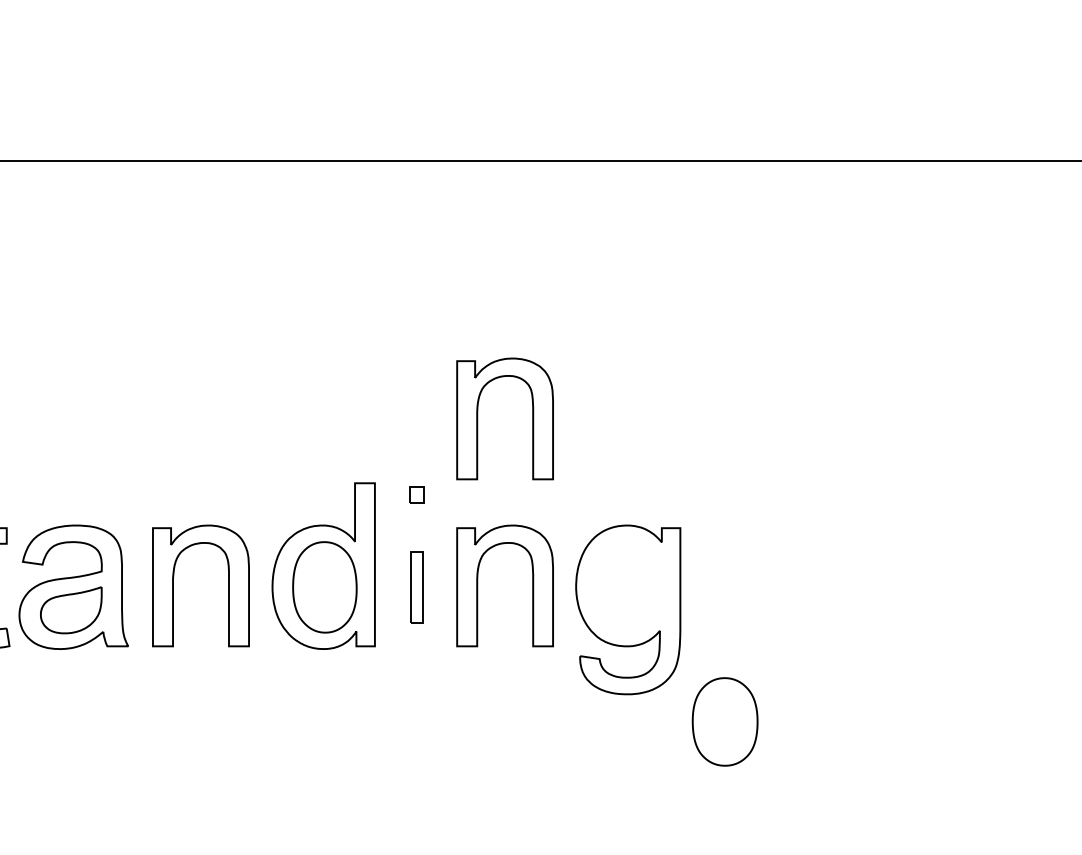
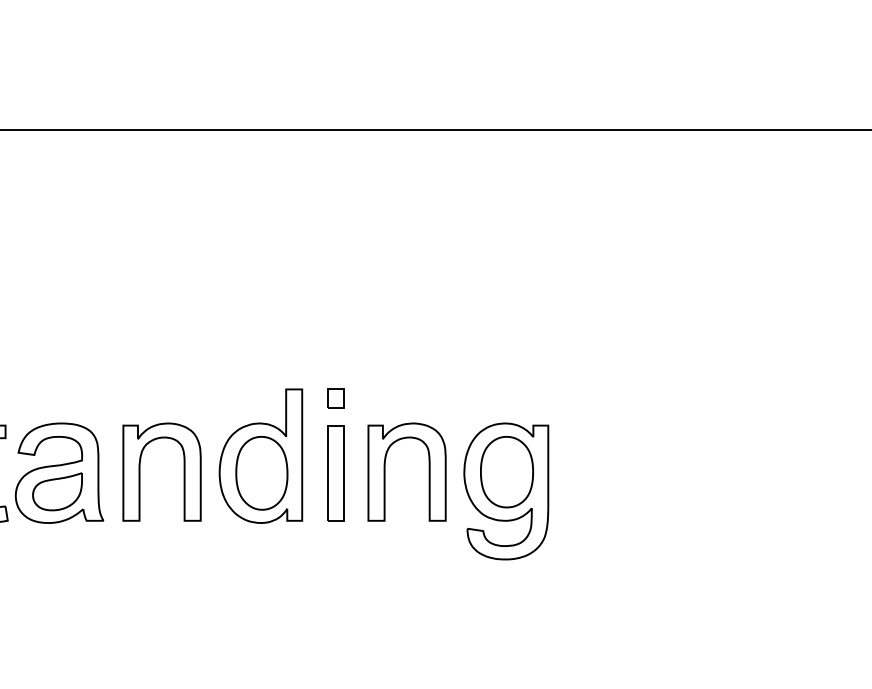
part: (478, 418) -> (385, 337), removed
part: (416, 494) -> (335, 398), size x1.43
part: (416, 586) -> (335, 472), size x1.67
part: (724, 721) -> (506, 471), moved

